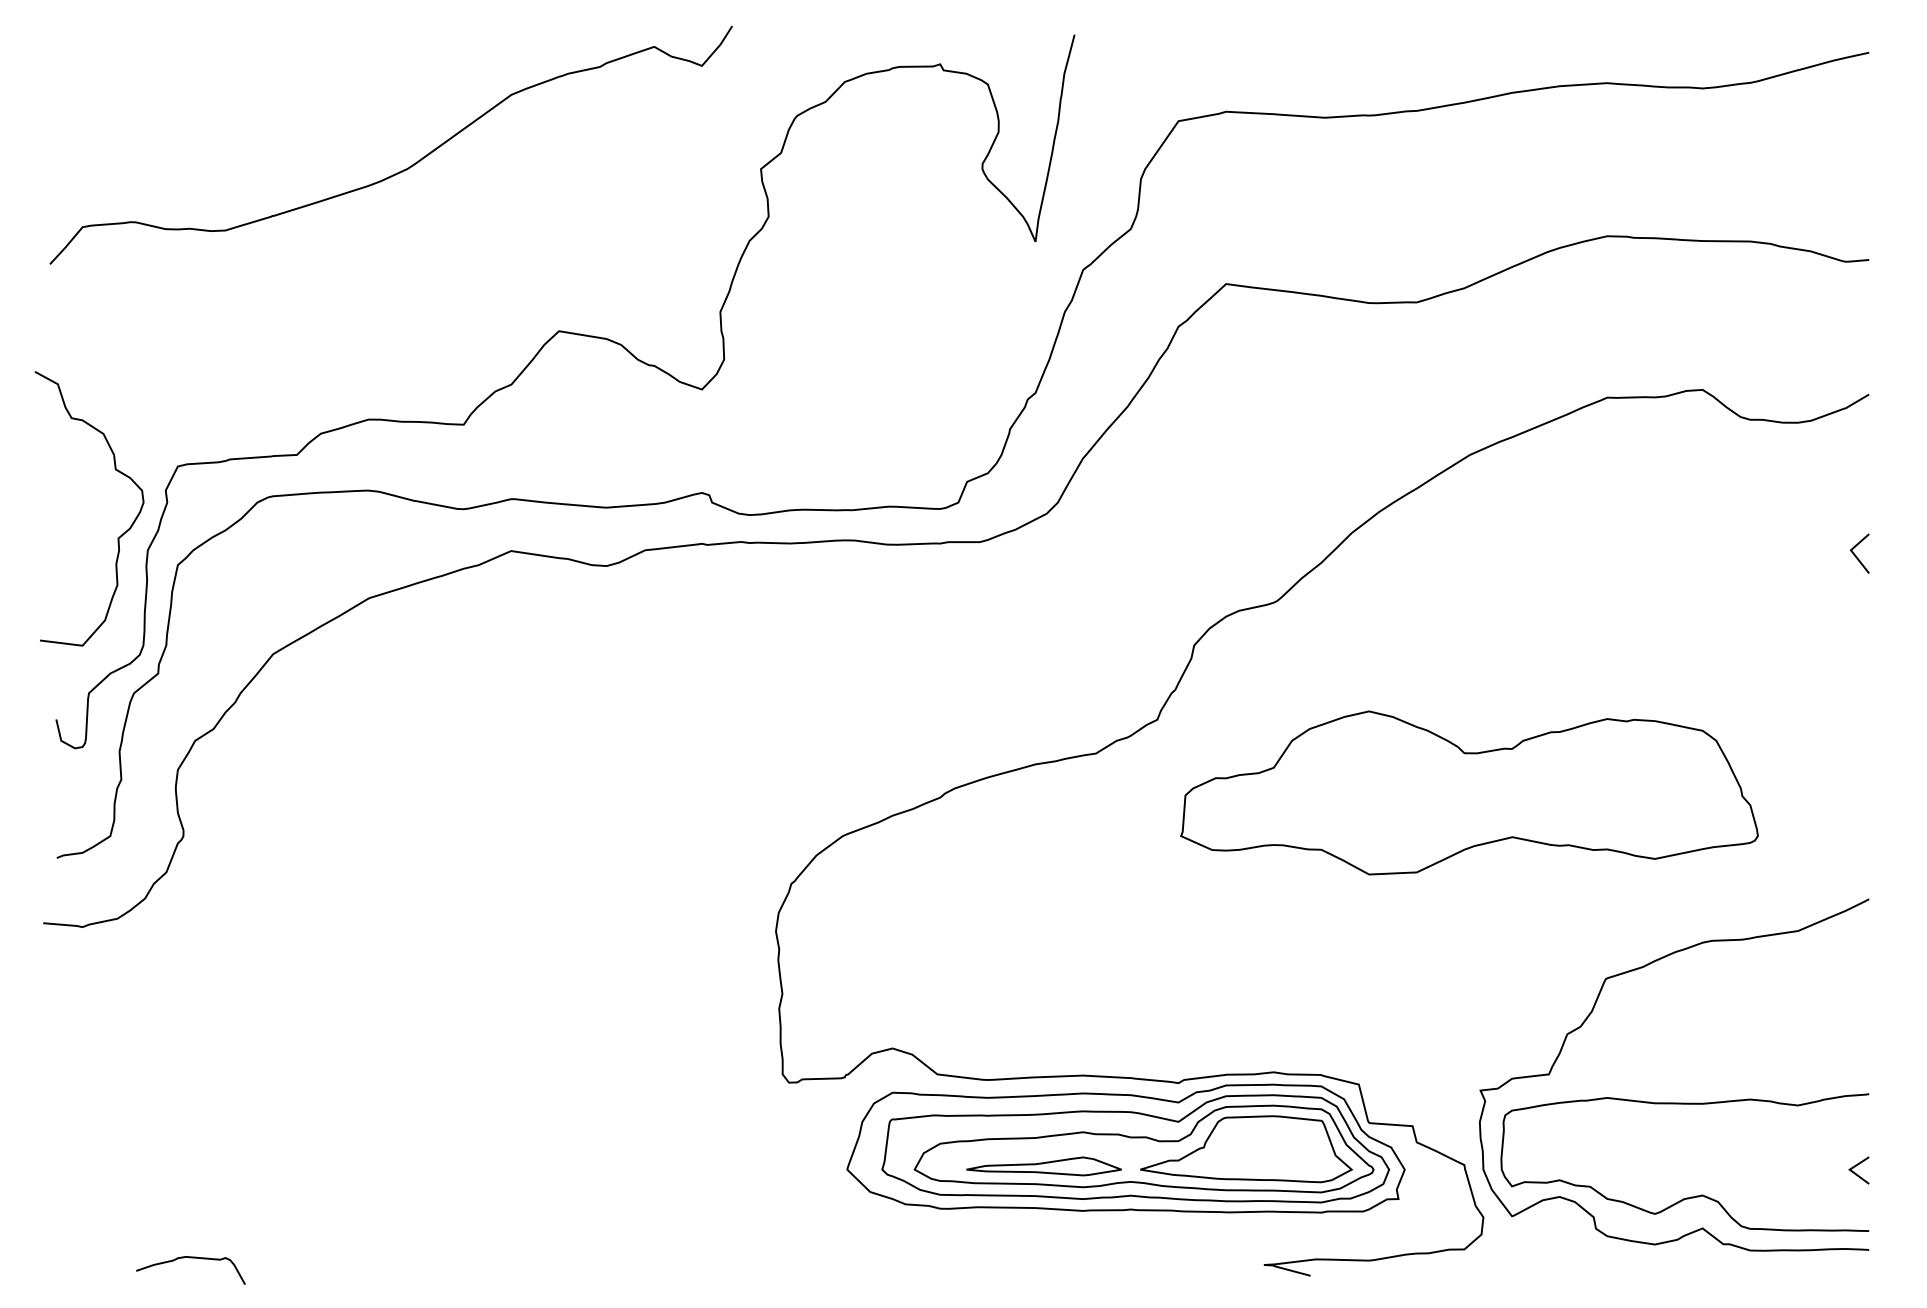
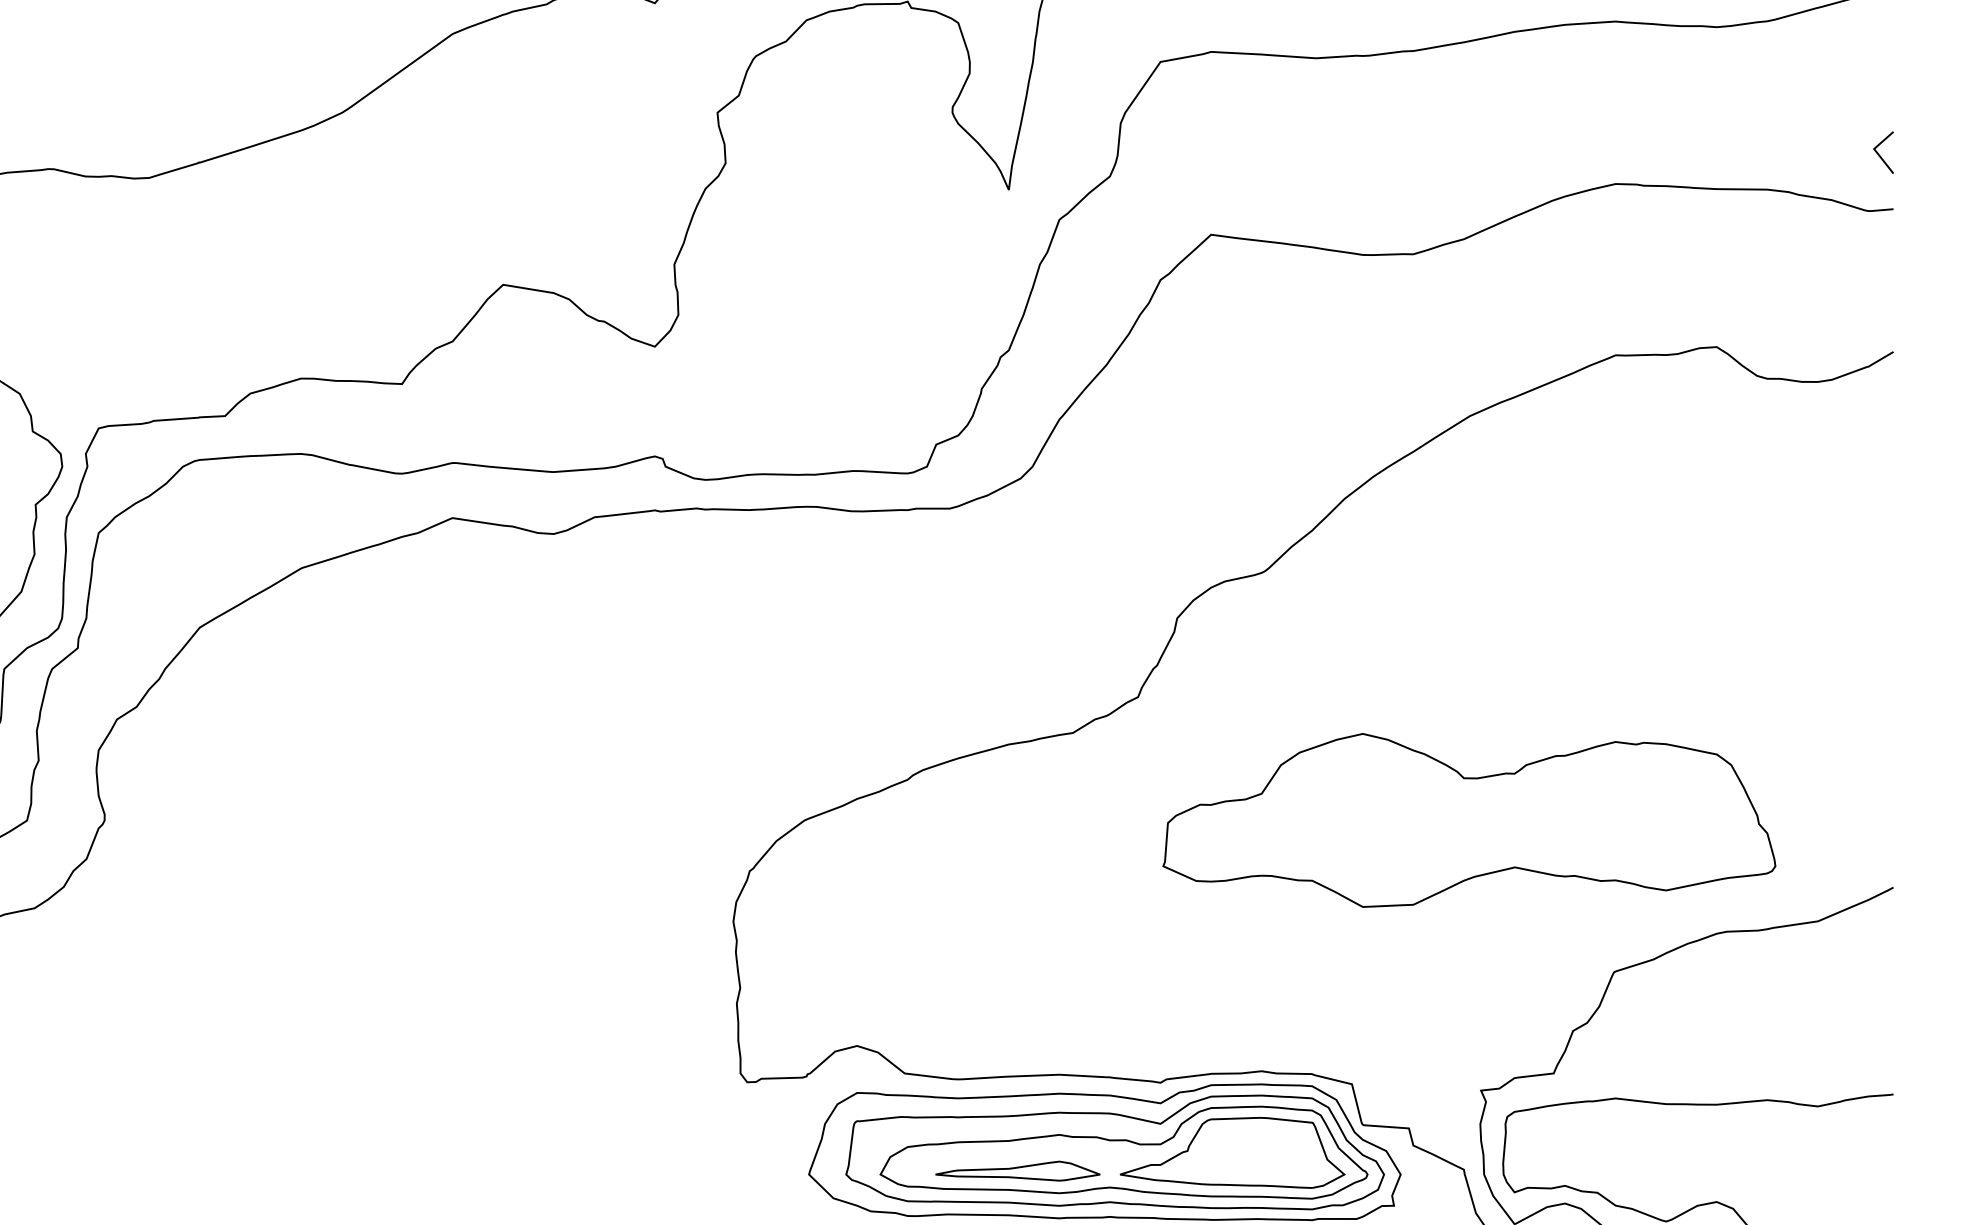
line: (1856, 555) -> (1880, 154), moved
part: (1469, 792) -> (1469, 819), moved
line: (1855, 1172) -> (1878, 1177), removed

